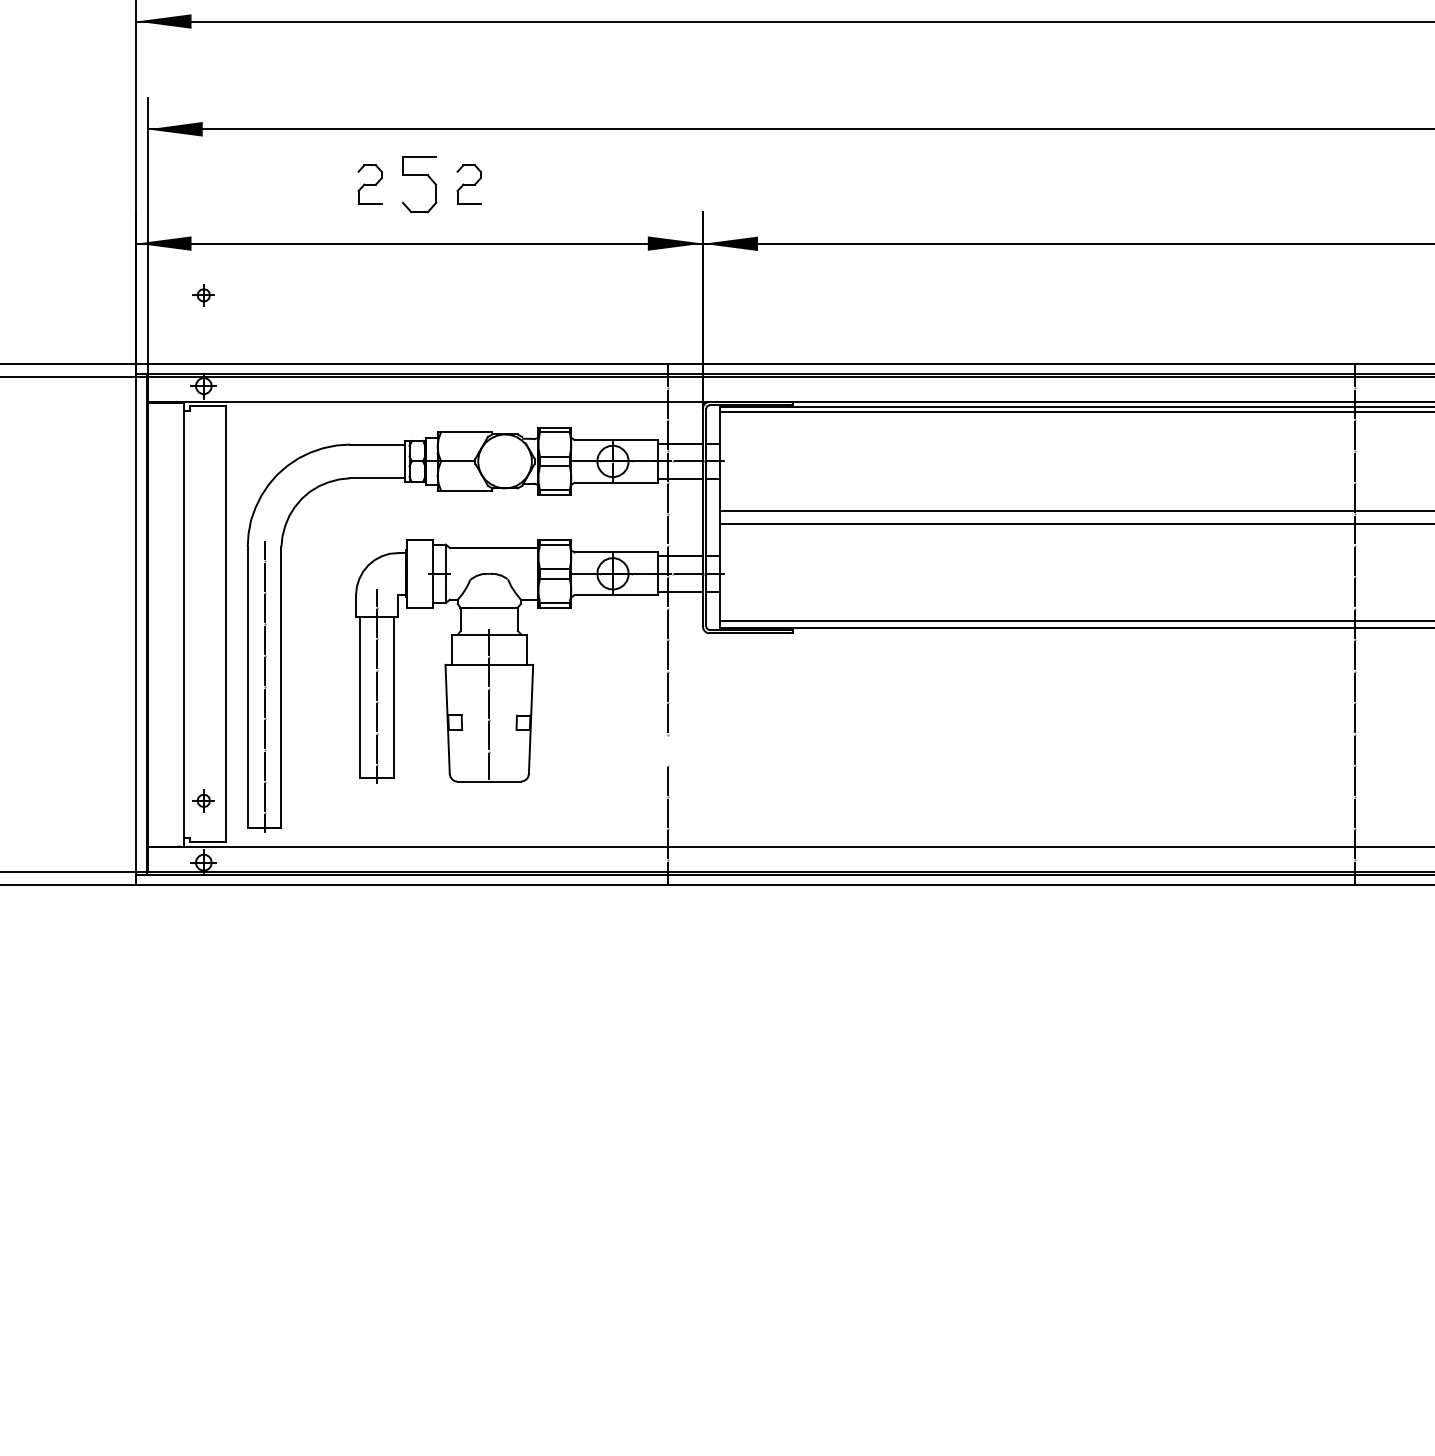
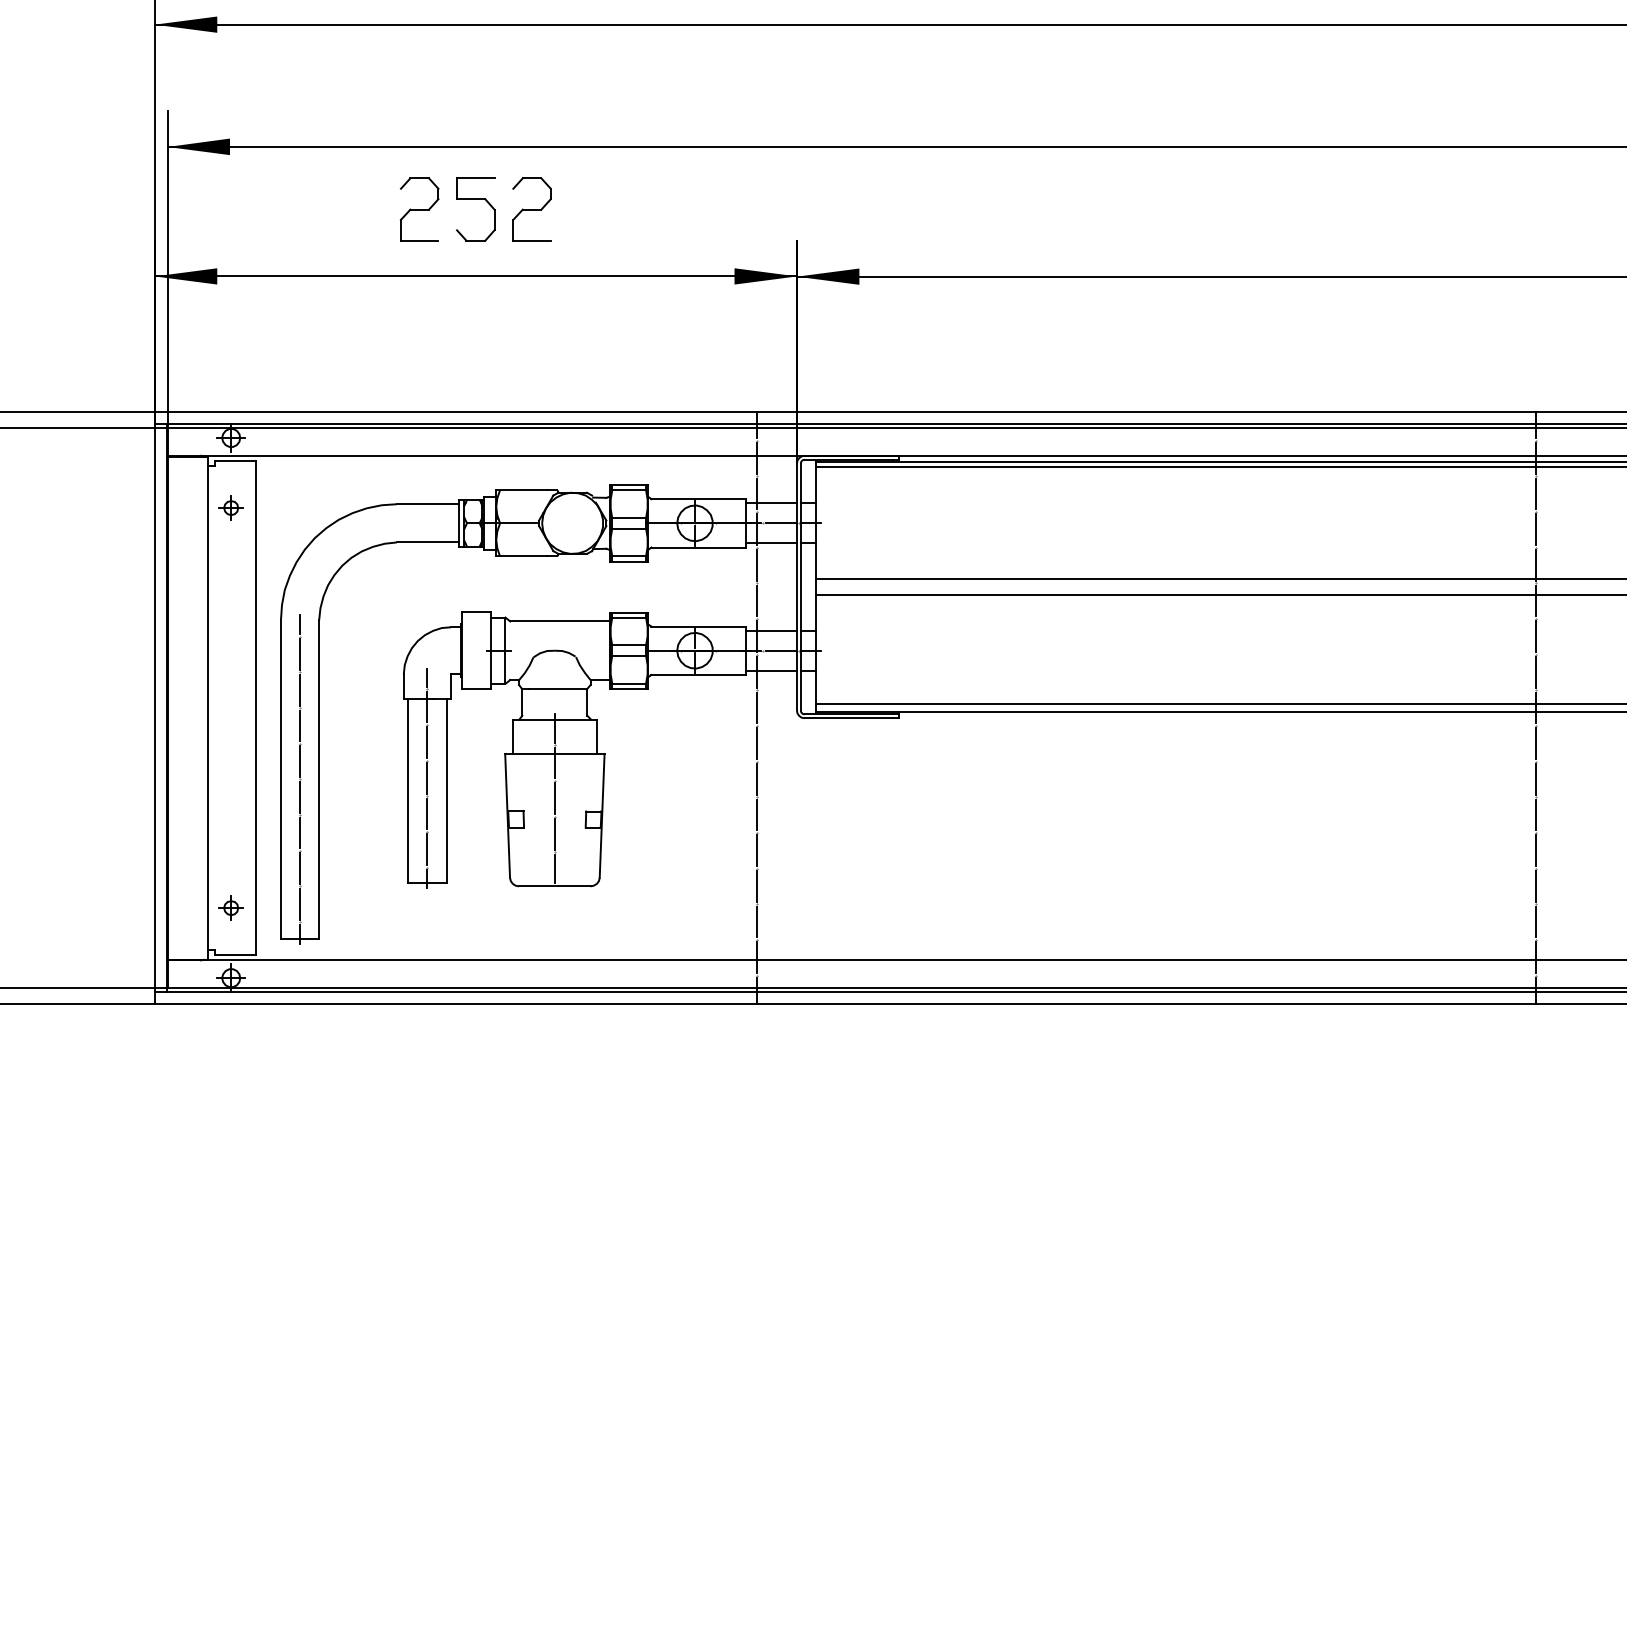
part: (369, 184) -> (419, 209), size x1.43
part: (468, 184) -> (531, 209), size x1.43
part: (203, 294) -> (230, 507), moved
line: (668, 750) -> (757, 850), added

